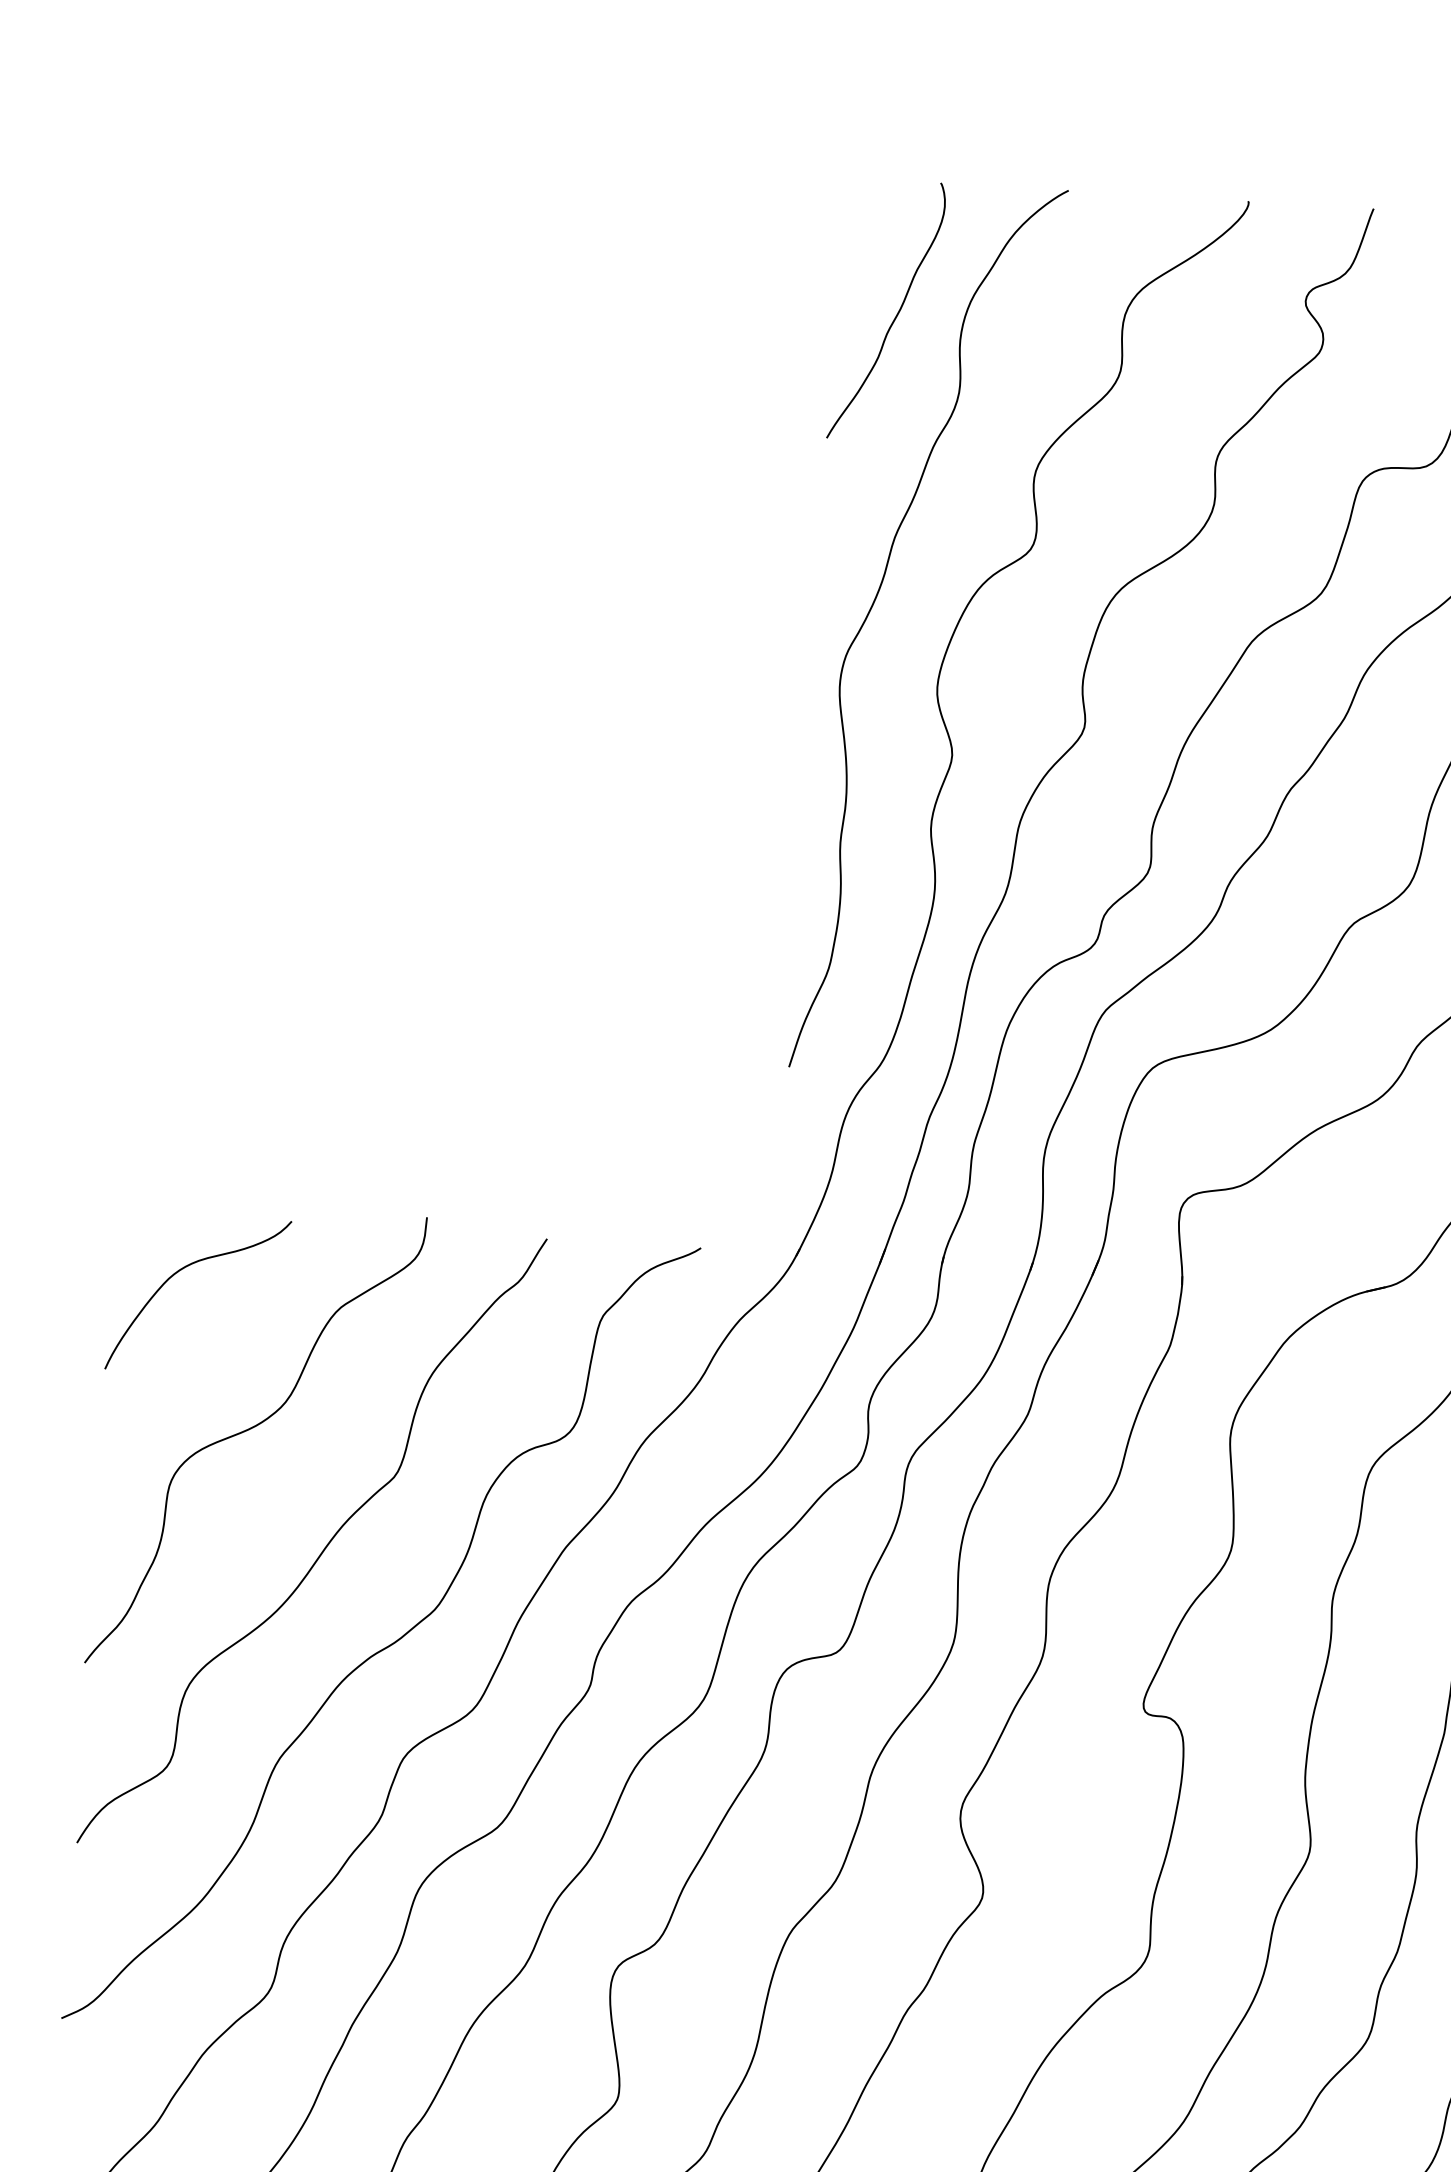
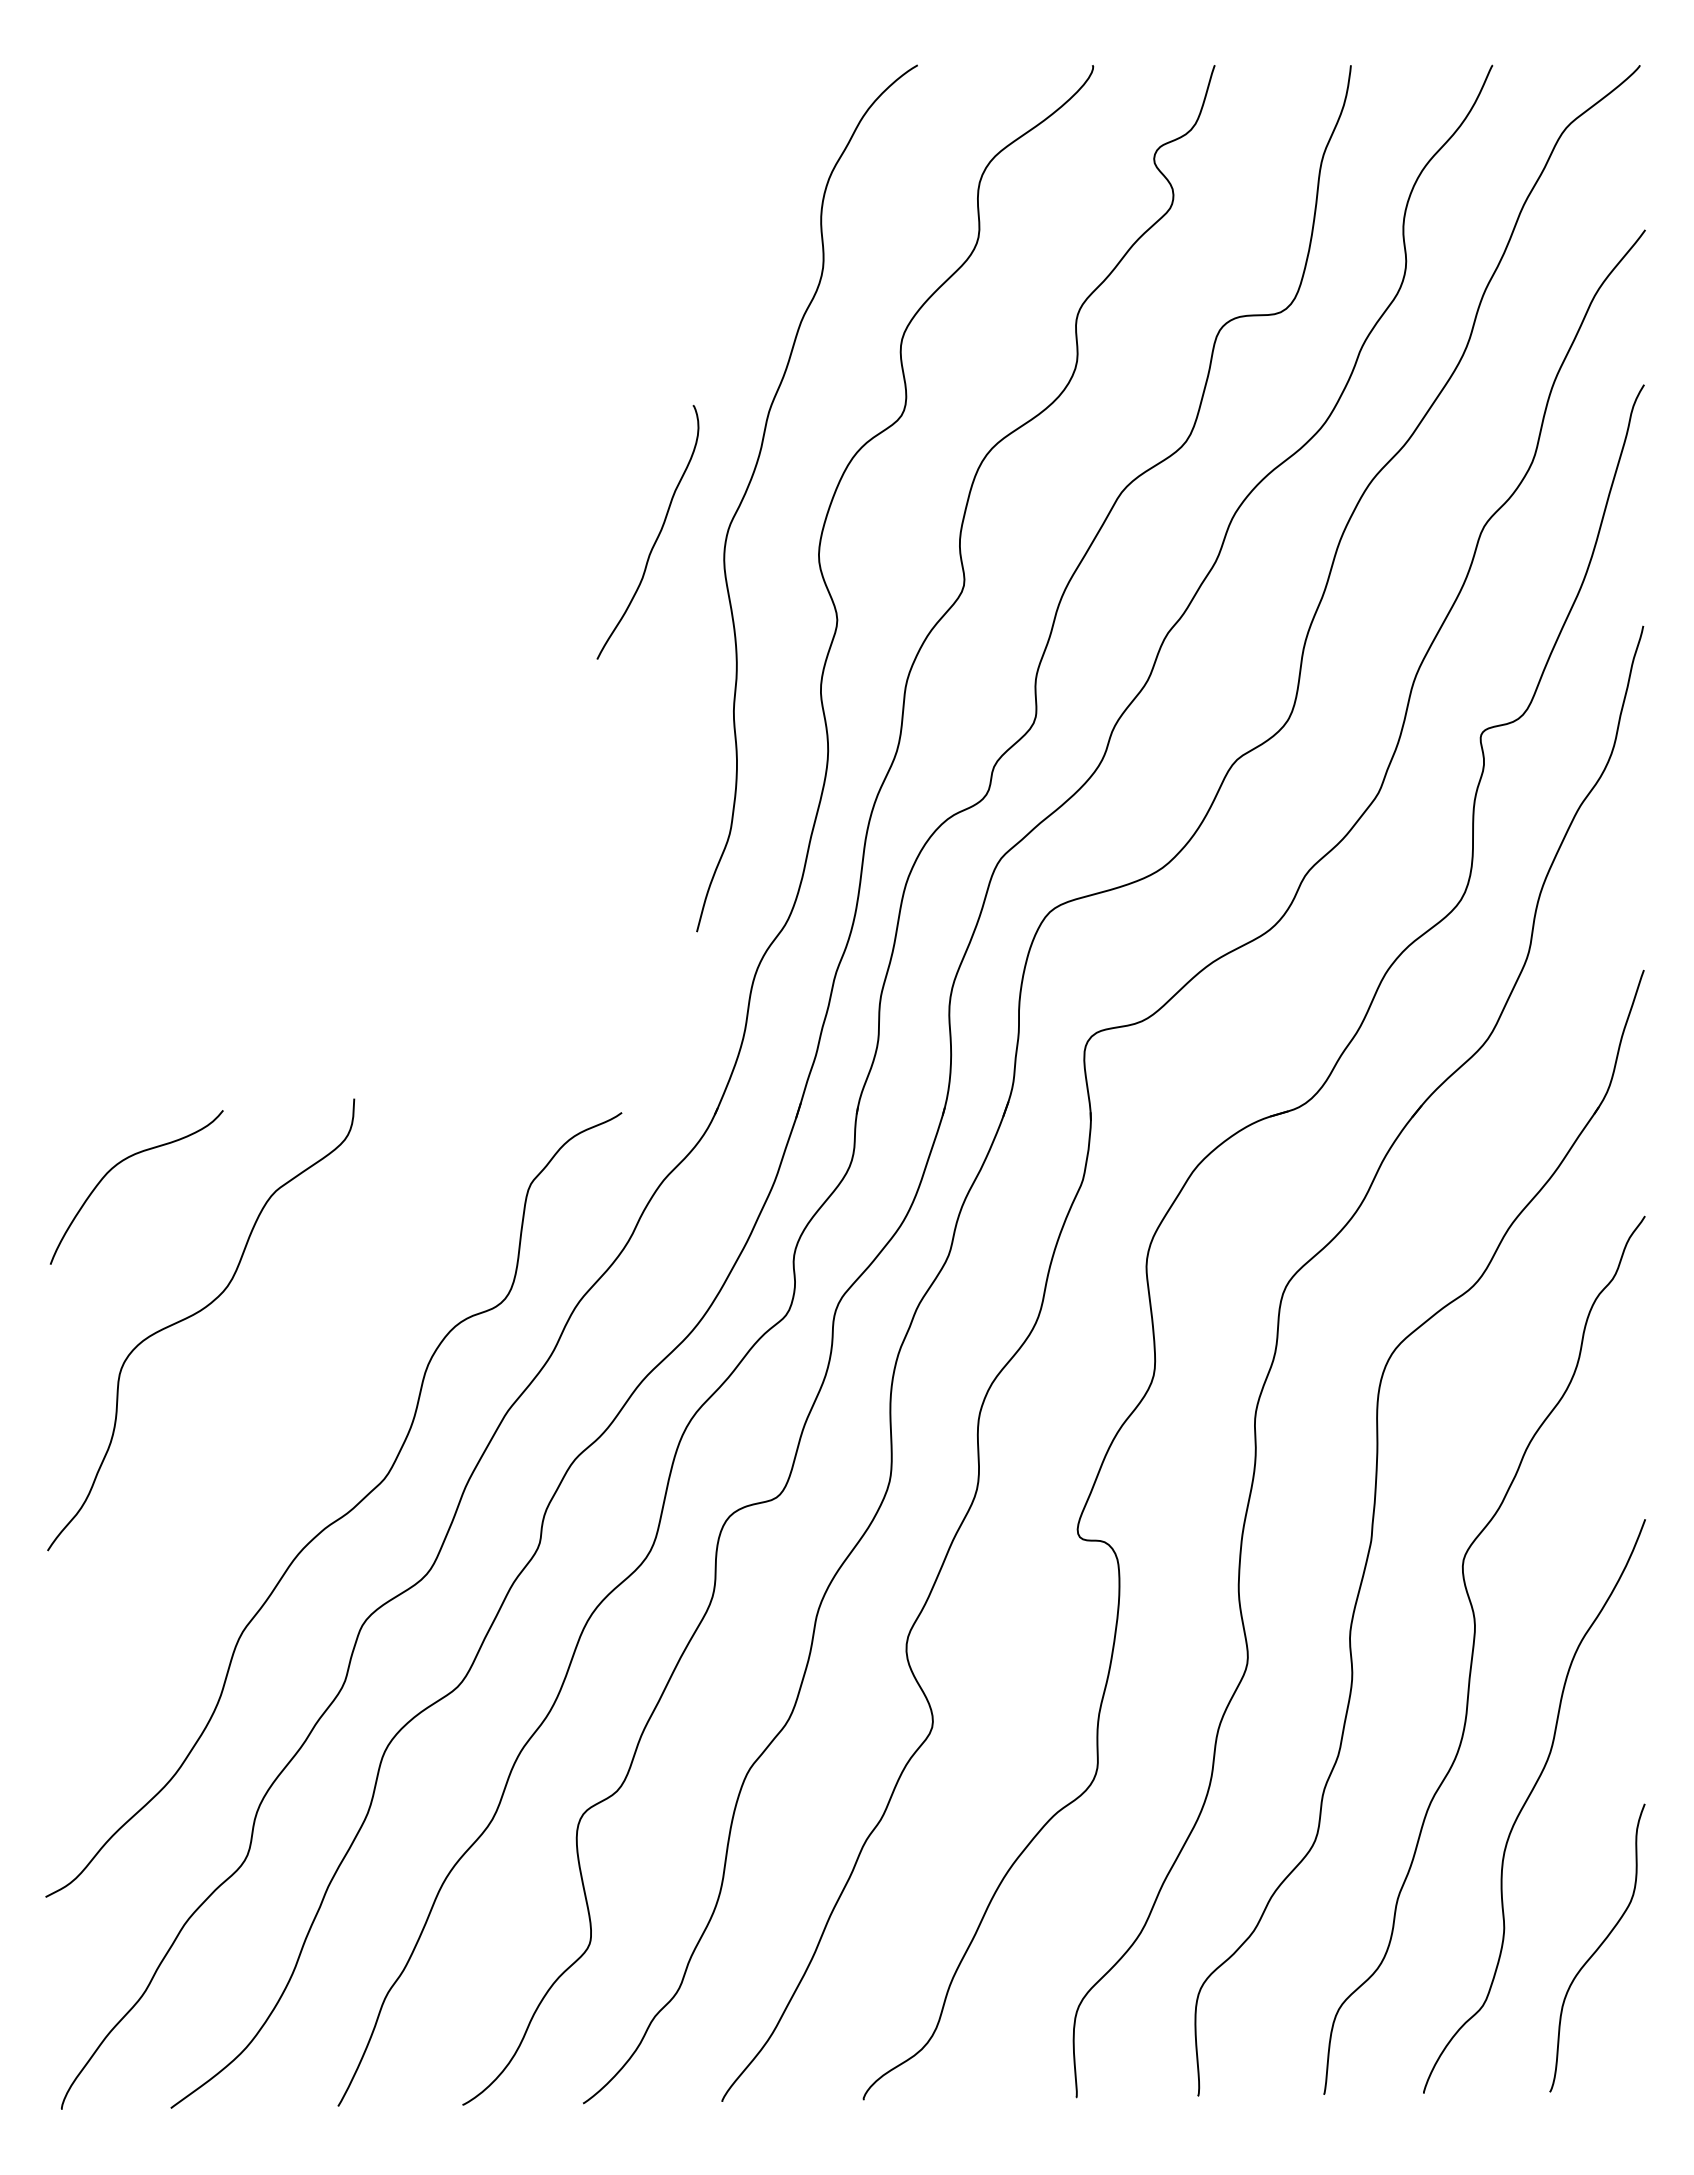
curve: (895, 316) -> (656, 537), moved
curve: (324, 1547) -> (273, 1425), removed

